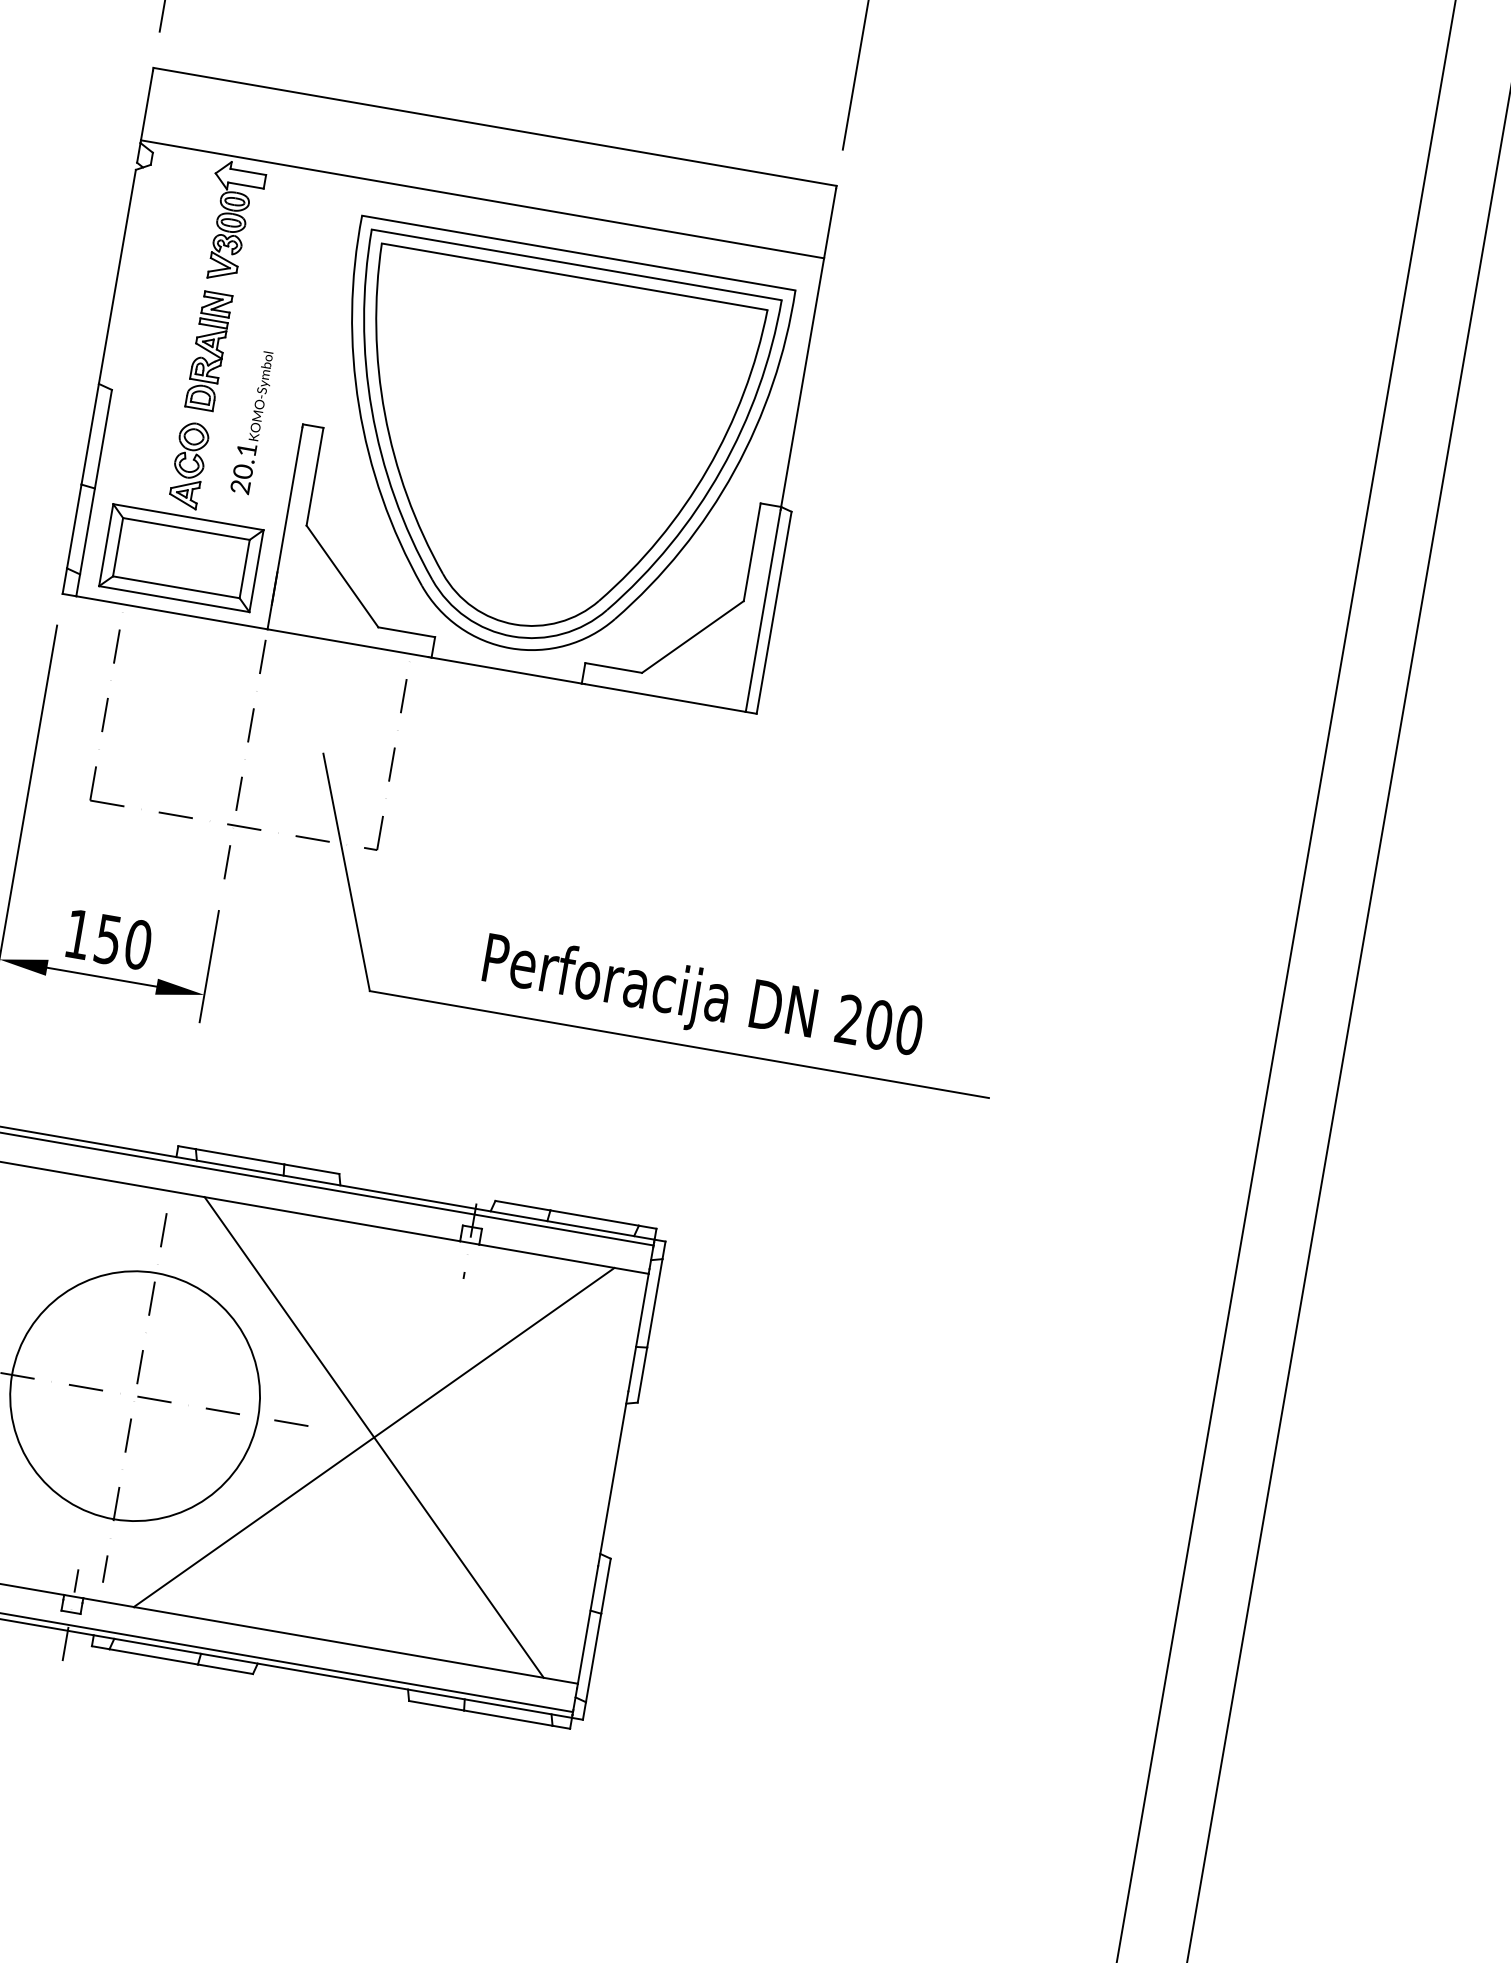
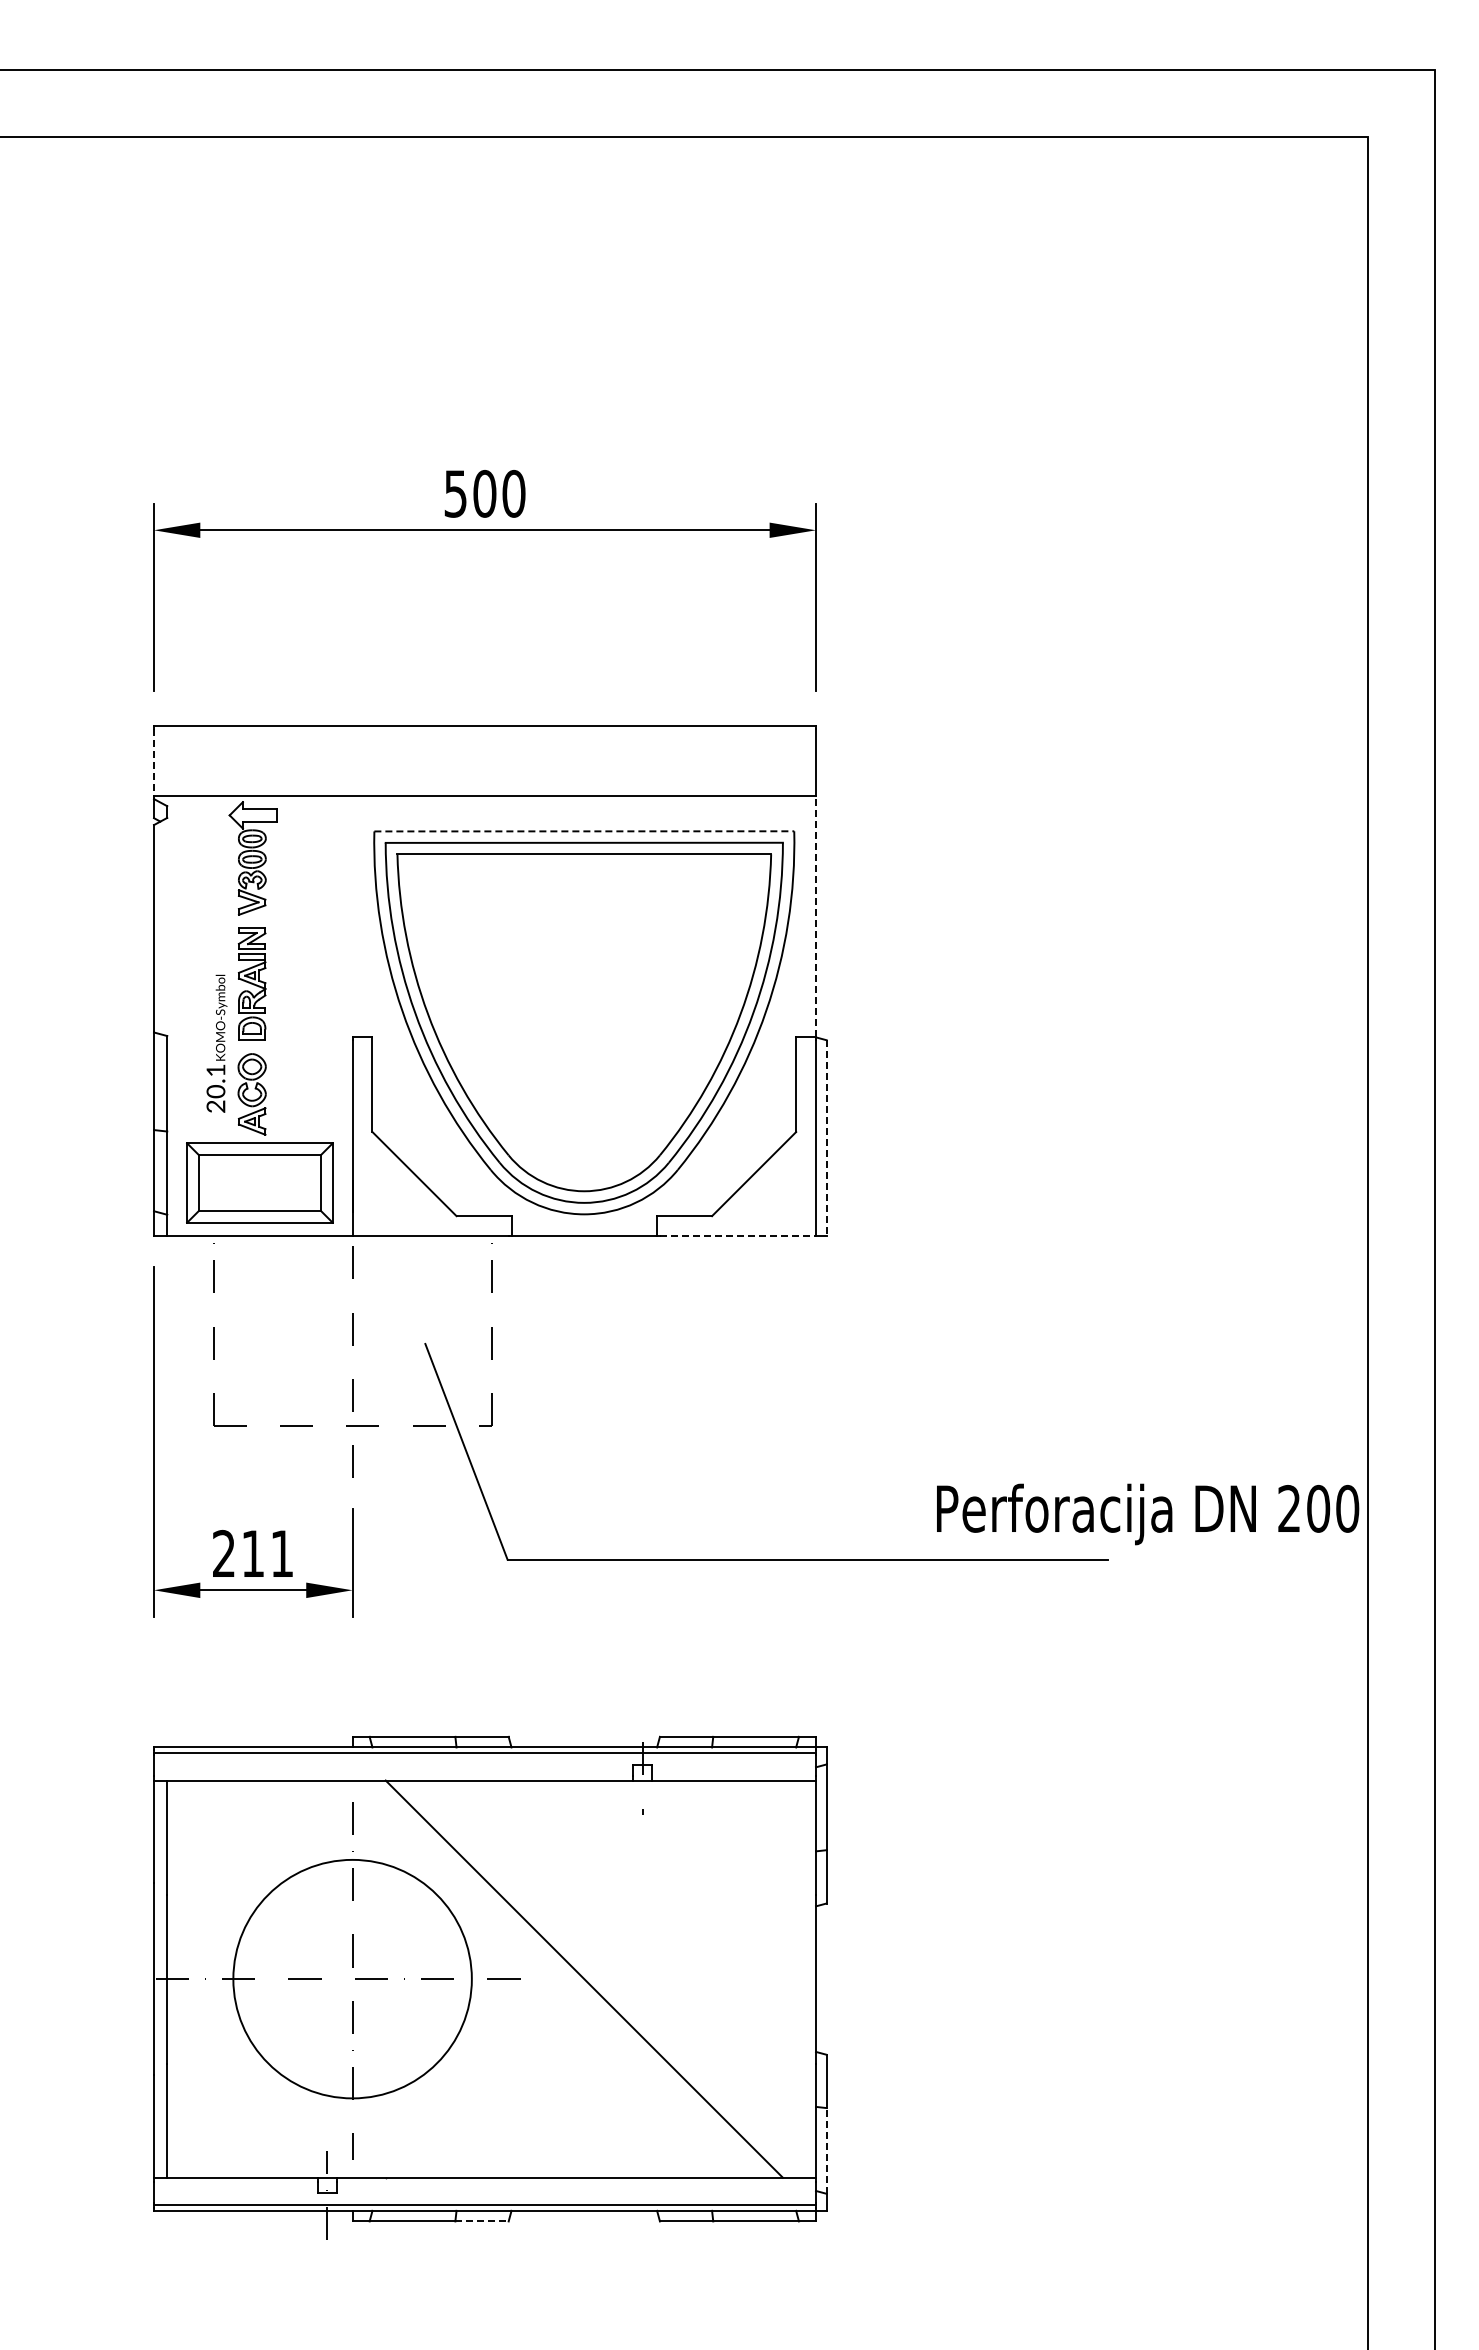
line: (147, 105) -> (154, 762), solid -> dashed
line: (578, 253) -> (584, 831), solid -> dashed
line: (803, 382) -> (816, 916), solid -> dashed
text: (252, 422) -> (216, 1043), moved
line: (773, 613) -> (826, 1138), solid -> dashed
line: (665, 697) -> (738, 1235), solid -> dashed
text: (108, 939) -> (253, 1553), 150 -> 211
text: (702, 1000) -> (1148, 1514), moved
line: (373, 1436) -> (583, 1978), removed
line: (593, 1657) -> (826, 2150), solid -> dashed
line: (225, 1669) -> (482, 2221), solid -> dashed

